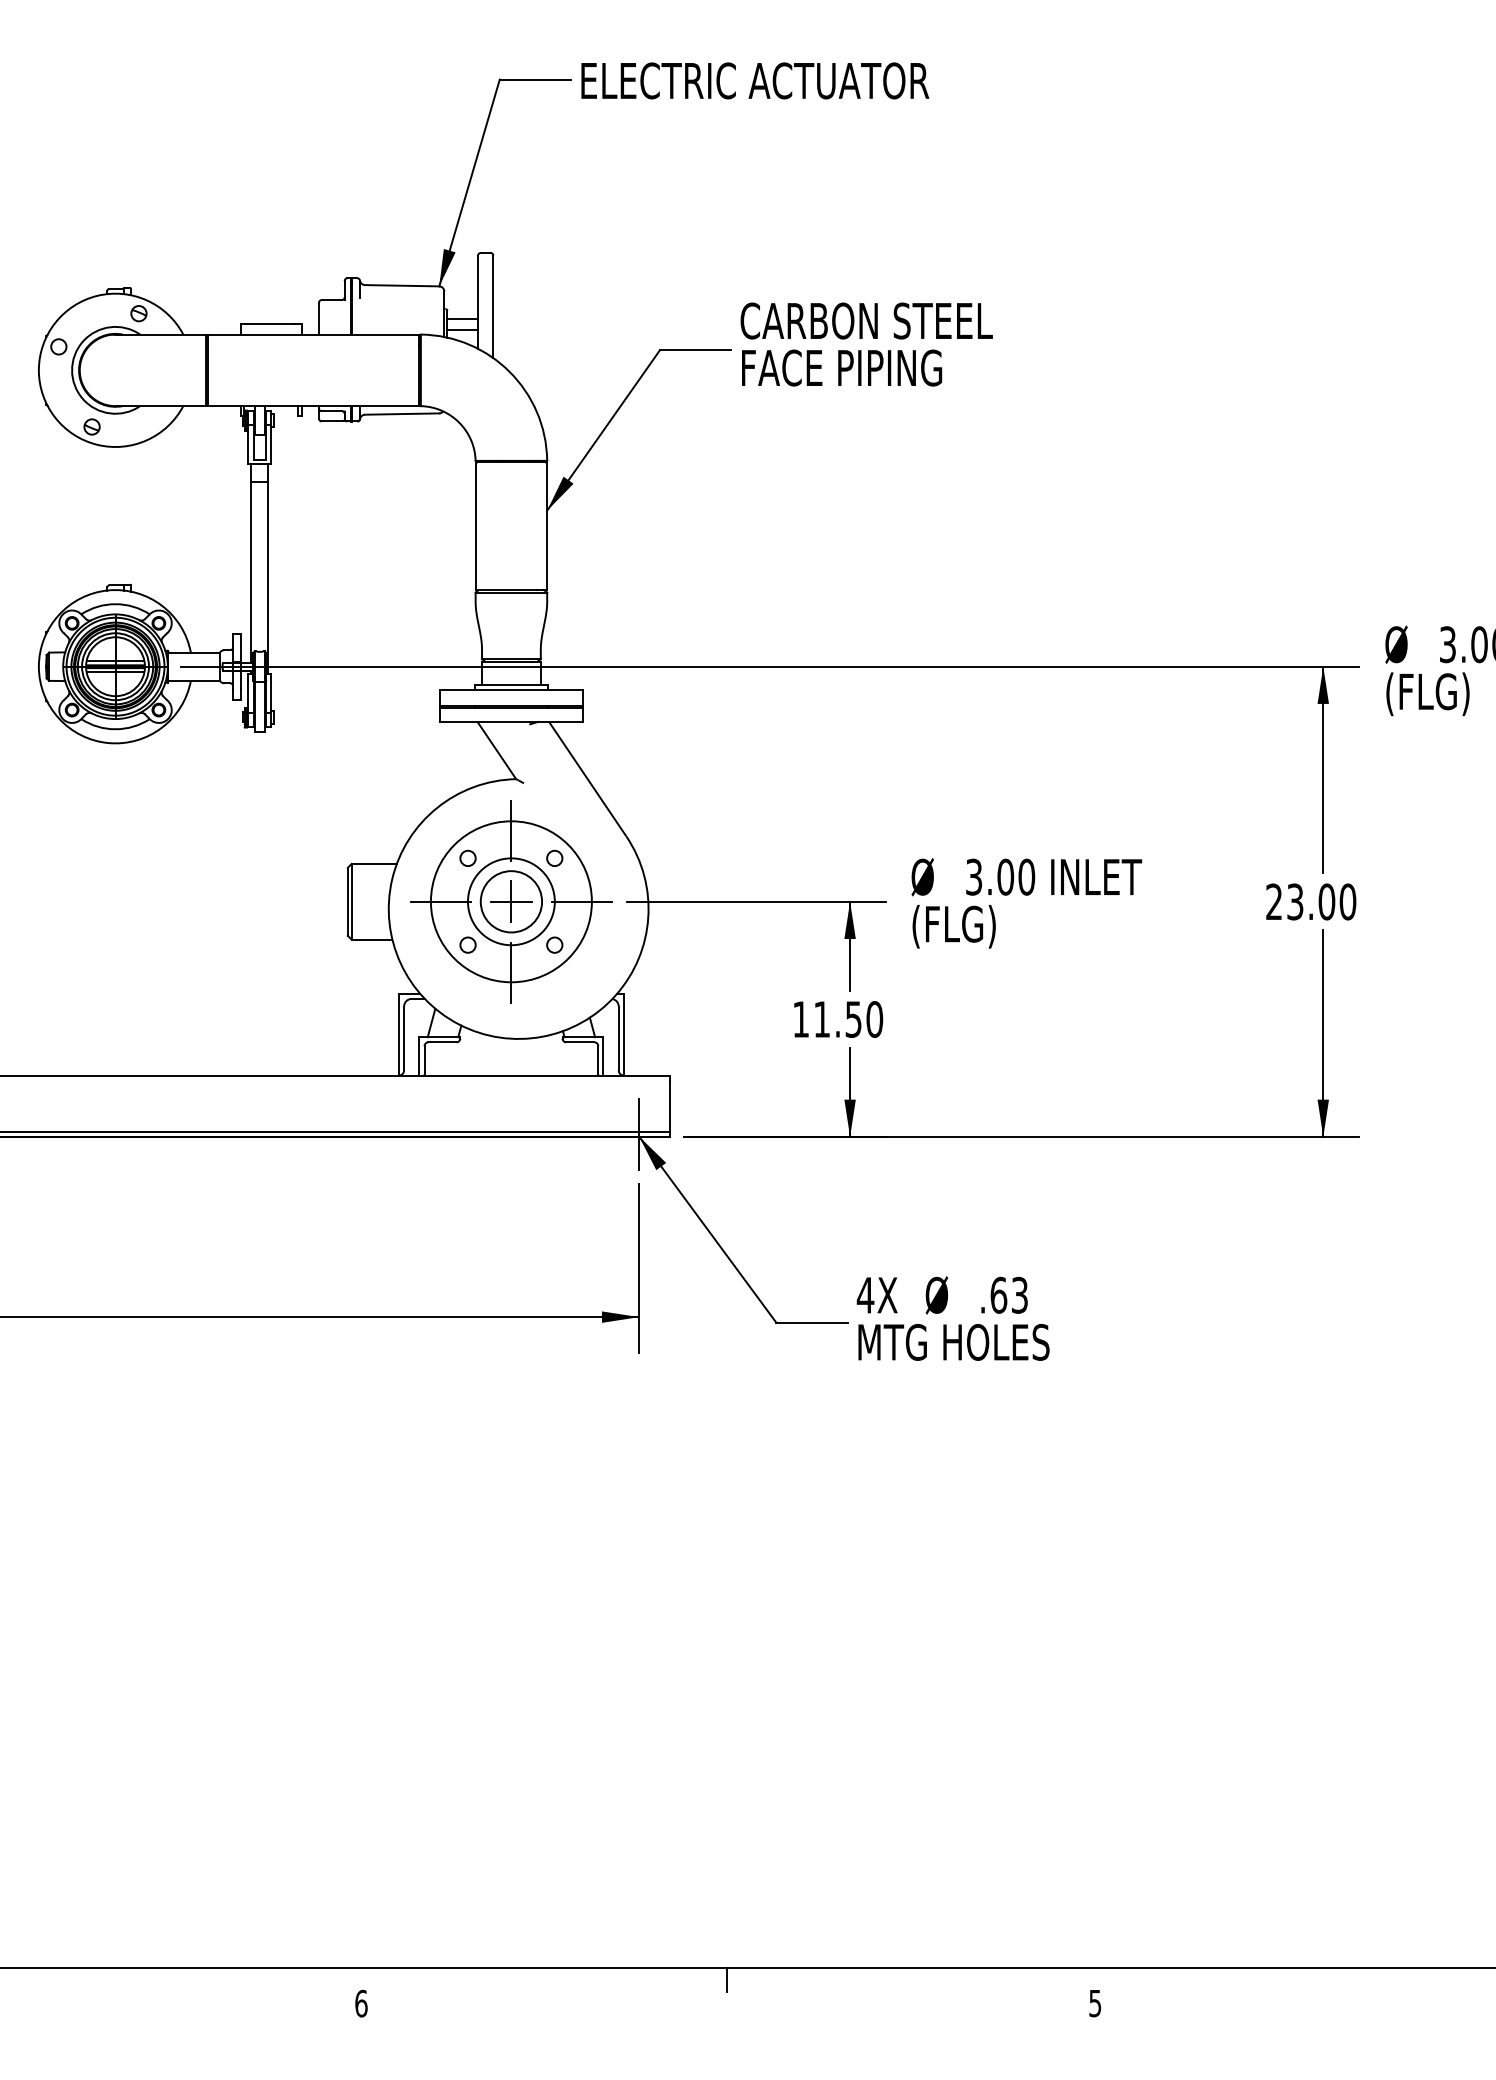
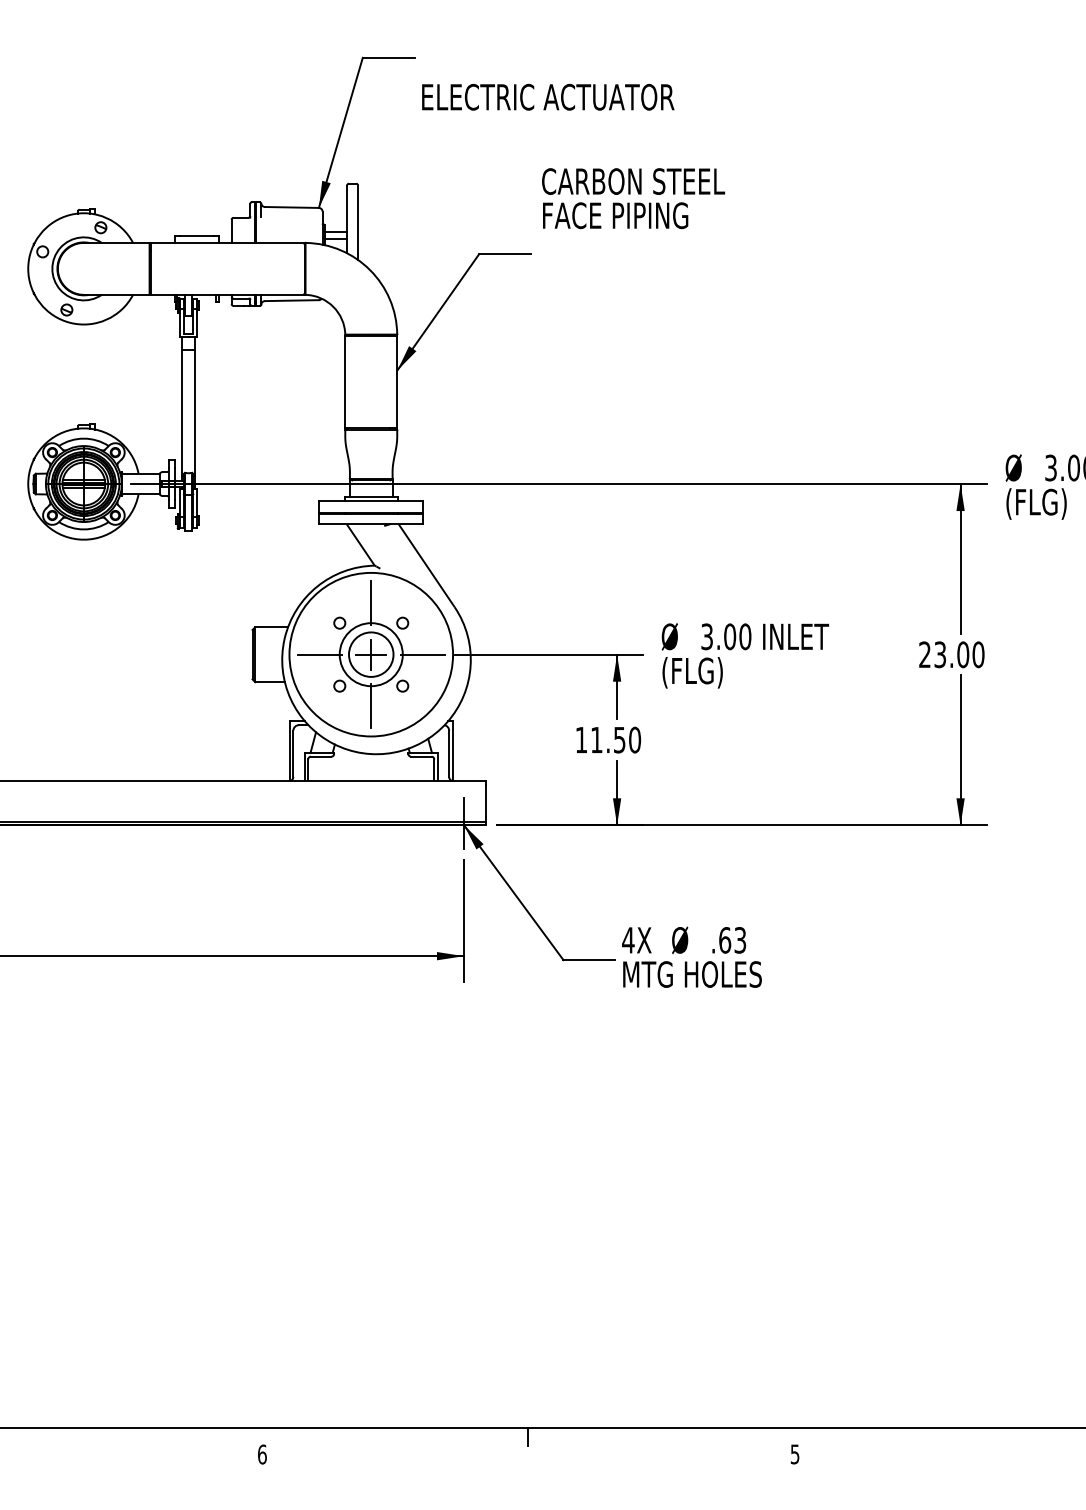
text: (755, 80) -> (548, 96), moved
text: (866, 344) -> (633, 198), moved
circle: (510, 901) -> (370, 654), size x1.4

